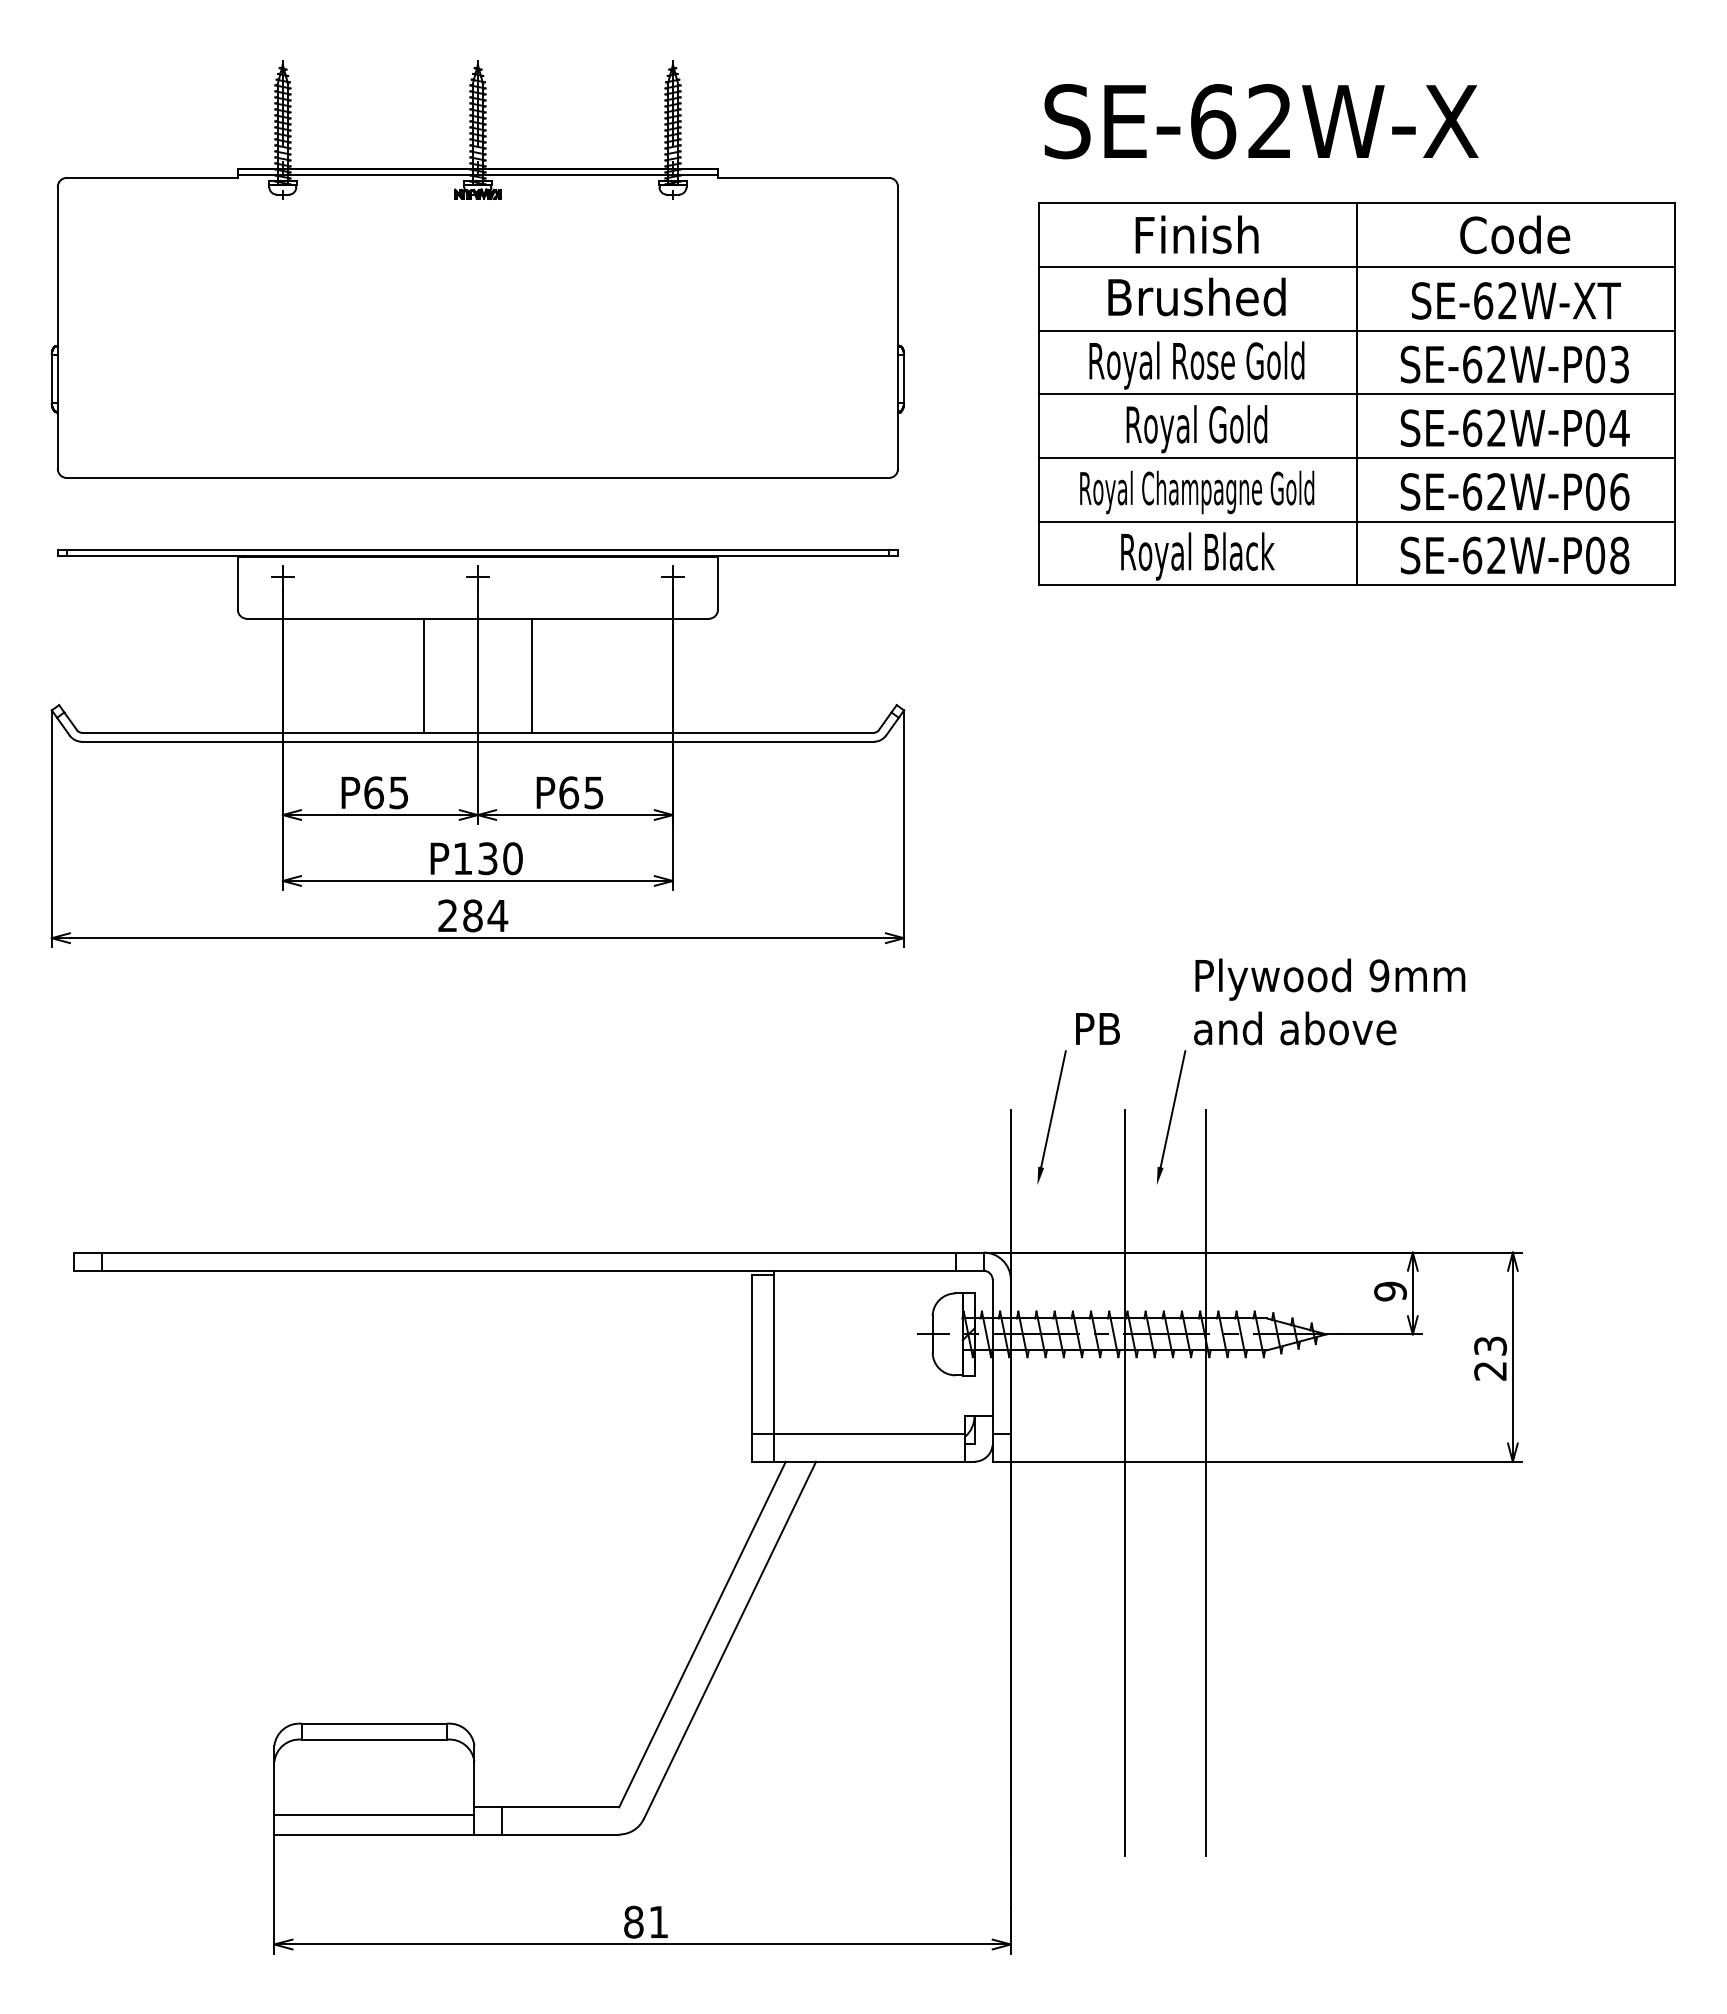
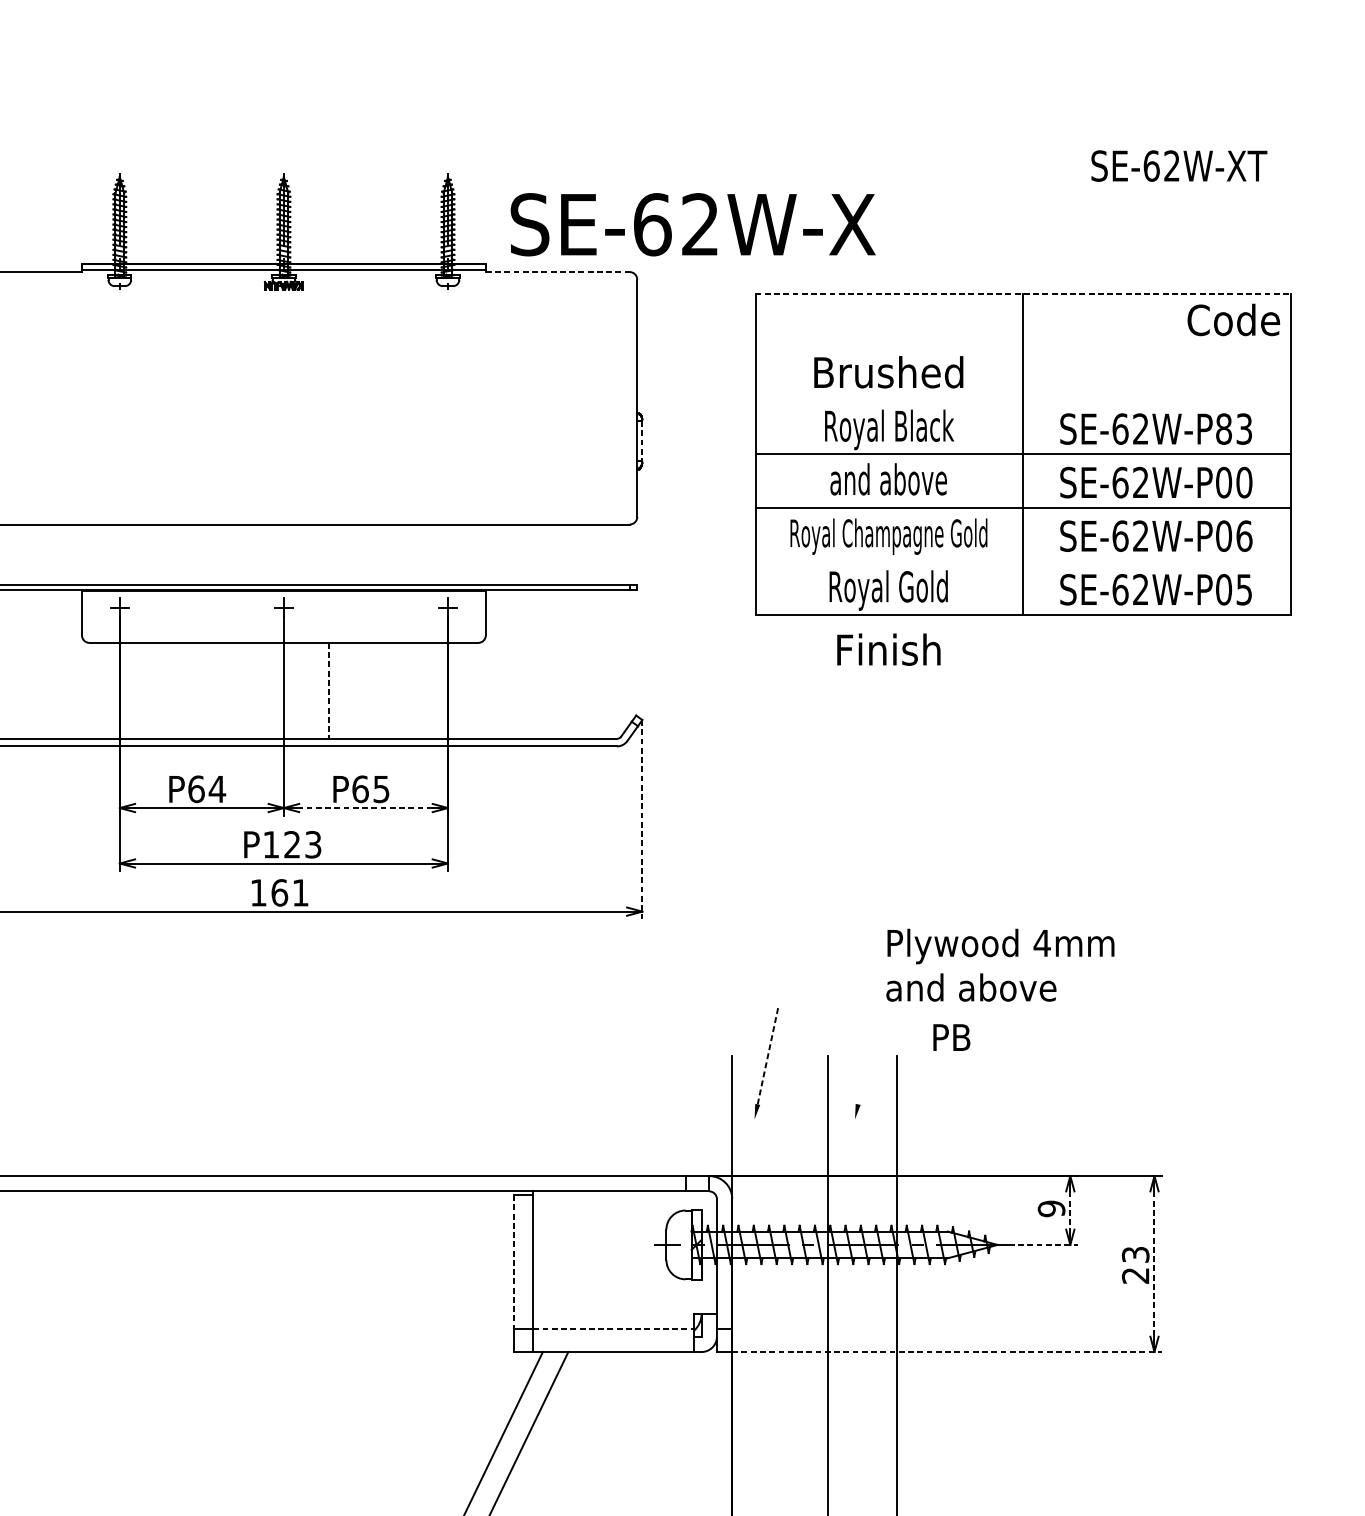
text: (1261, 121) -> (693, 224), moved
line: (803, 177) -> (557, 271), solid -> dashed
line: (1357, 203) -> (1023, 293), solid -> dashed
text: (1196, 234) -> (888, 649), moved
text: (1515, 234) -> (1234, 319), moved
line: (1356, 267) -> (1022, 347), removed
text: (1516, 300) -> (1179, 165), moved
line: (1356, 330) -> (1022, 400), removed
text: (1595, 364) -> (1224, 429), SE-62W-P03 -> SE-62W-P83
text: (1196, 365) -> (888, 429), Royal Rose Gold -> Royal Black
line: (904, 379) -> (642, 441), solid -> dashed
text: (1619, 428) -> (1244, 482), SE-62W-P04 -> SE-62W-P00
text: (1196, 429) -> (888, 483), Royal Gold -> and above
line: (1356, 521) -> (1022, 561), removed
text: (1619, 555) -> (1244, 589), SE-62W-P08 -> SE-62W-P05
text: (1197, 556) -> (889, 590), Royal Black -> Royal Gold
line: (423, 675) -> (238, 690), removed
line: (531, 676) -> (328, 691), solid -> dashed
text: (398, 792) -> (217, 789), P65 -> P64
line: (574, 815) -> (365, 808), solid -> dashed
line: (904, 829) -> (642, 820), solid -> dashed
text: (500, 858) -> (302, 844), P130 -> P123
text: (473, 915) -> (280, 892), 284 -> 161
text: (1379, 975) -> (1042, 943), 9mm -> 4mm
text: (1097, 1028) -> (951, 1037), moved
line: (1053, 1108) -> (768, 1054), solid -> dashed
line: (1172, 1109) -> (868, 1055), removed
line: (1412, 1293) -> (1070, 1210), solid -> dashed
line: (1381, 1334) -> (1043, 1245), solid -> dashed
line: (751, 1354) -> (514, 1261), solid -> dashed
line: (1512, 1357) -> (1154, 1264), solid -> dashed
line: (870, 1434) -> (614, 1329), solid -> dashed
line: (1266, 1461) -> (947, 1351), solid -> dashed

